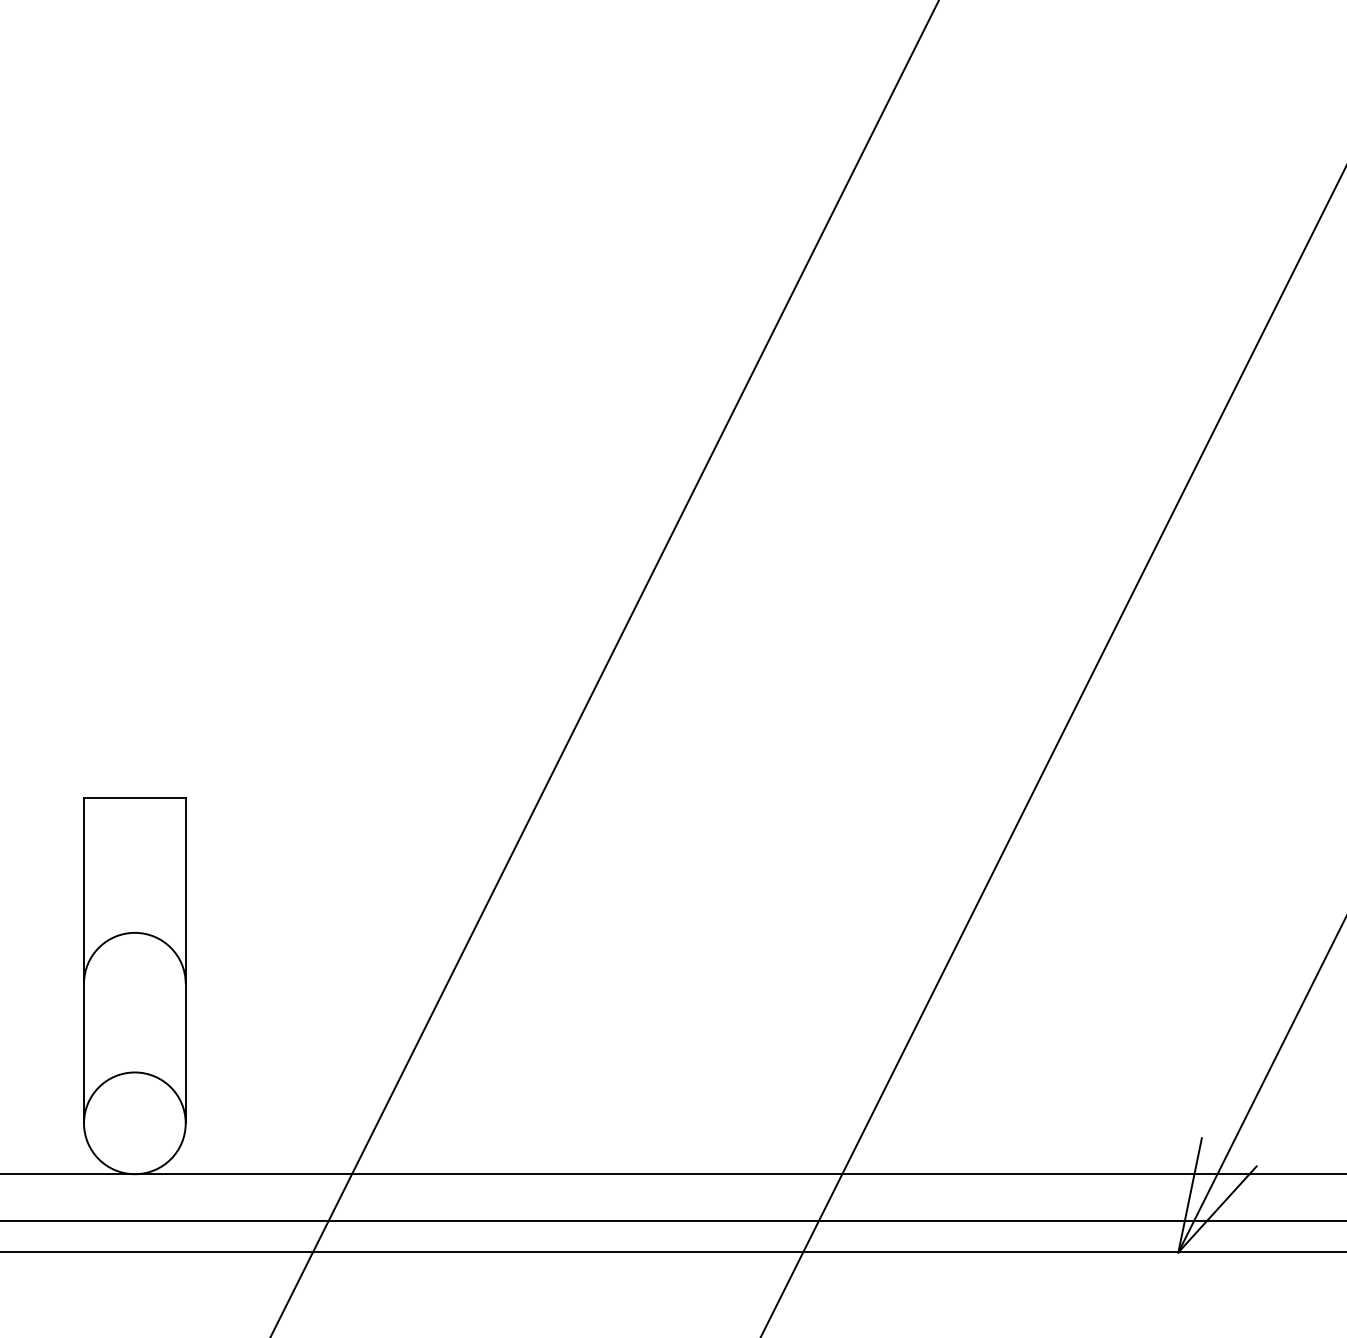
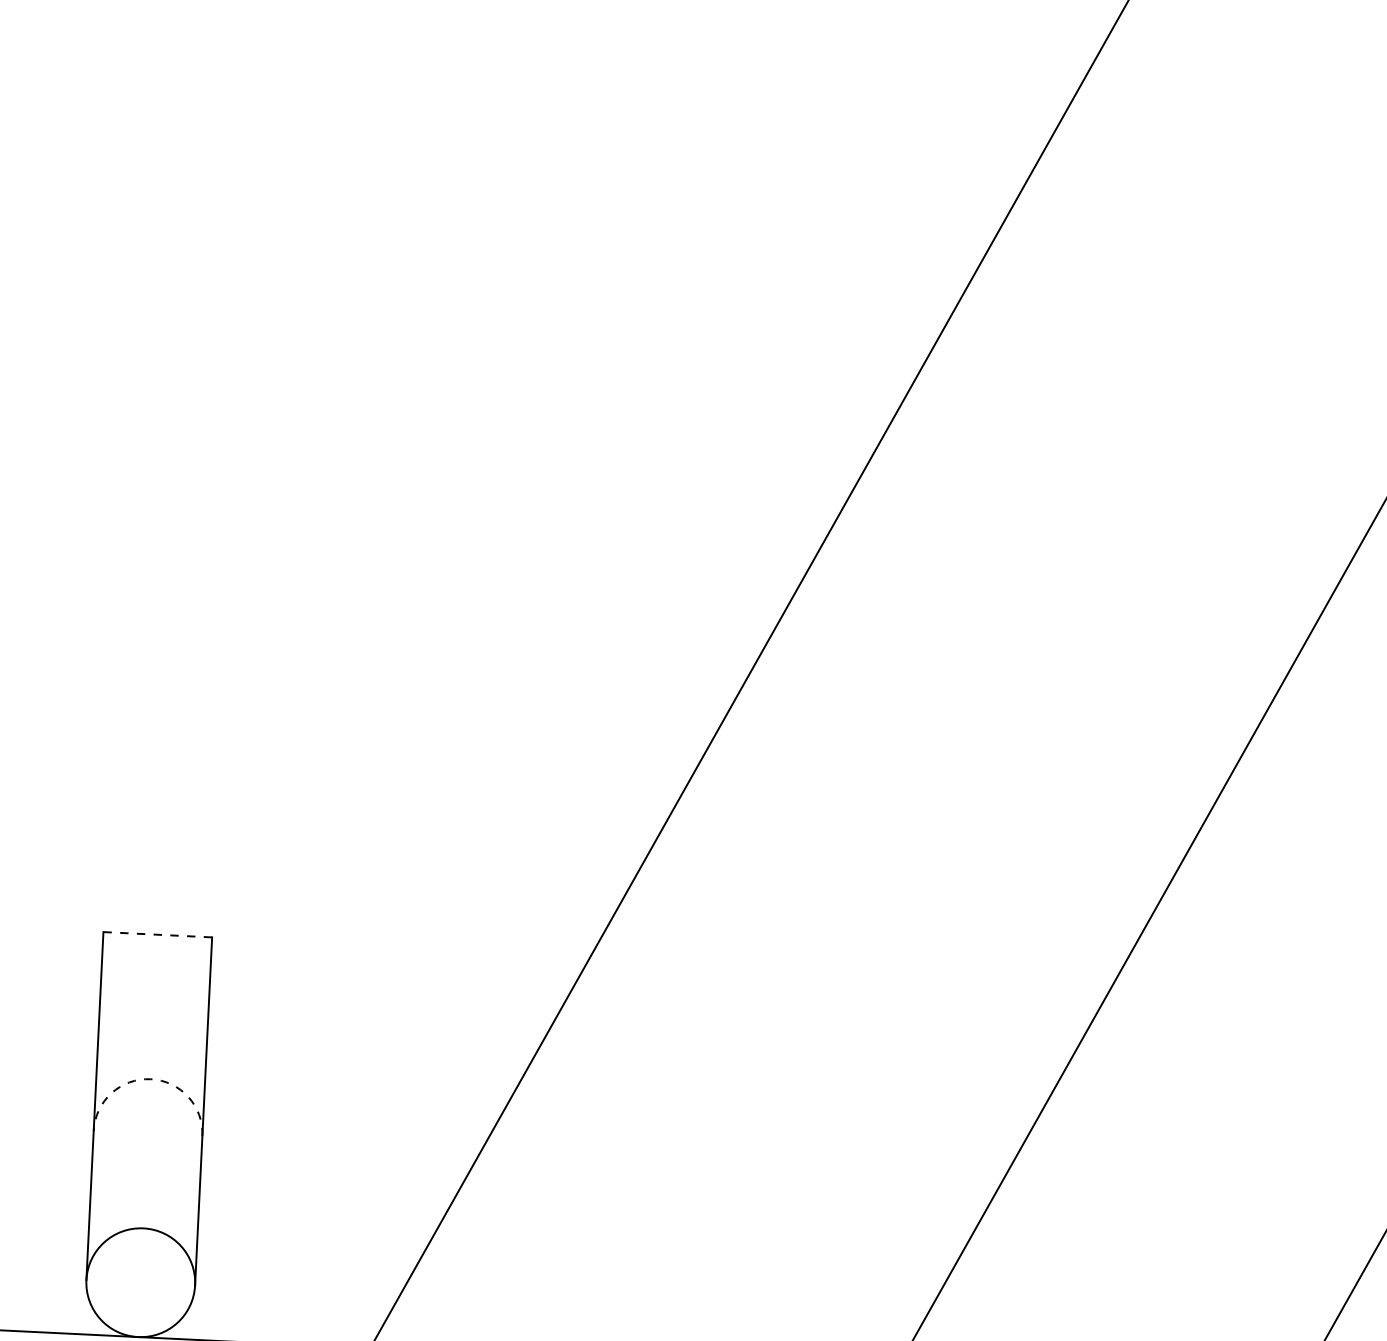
line: (134, 797) -> (157, 934), solid -> dashed
arc: (134, 932) -> (150, 1078), solid -> dashed

